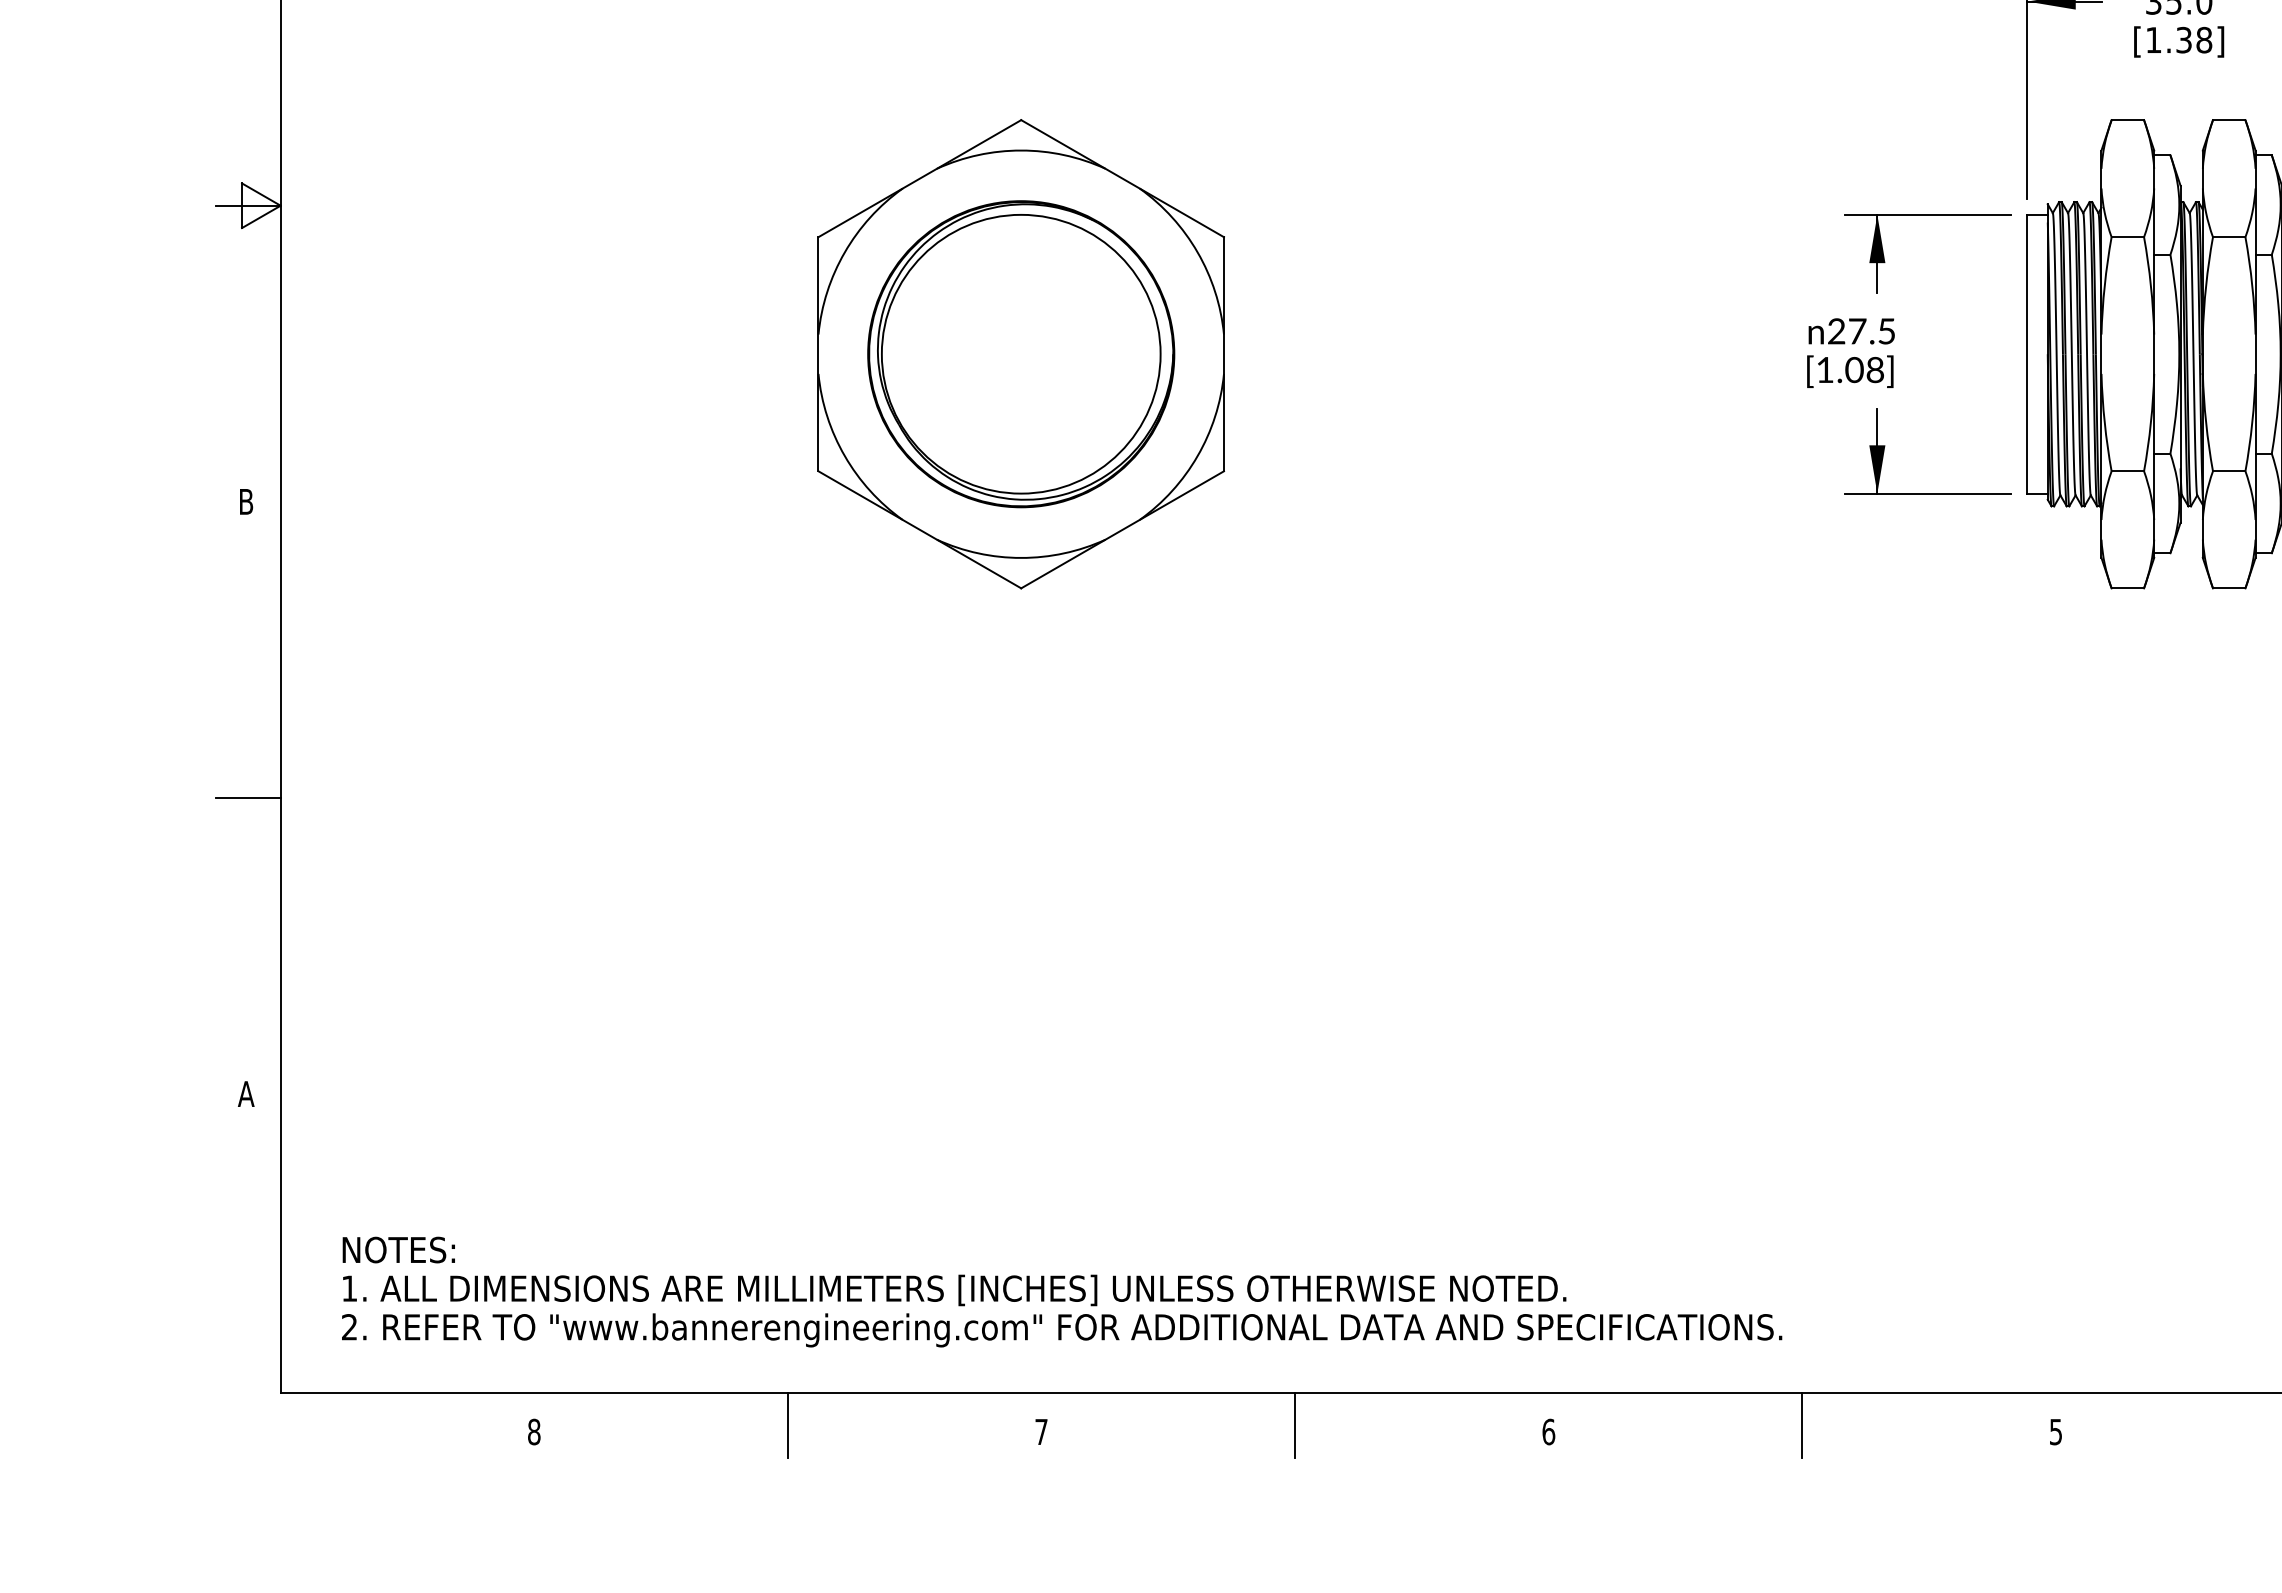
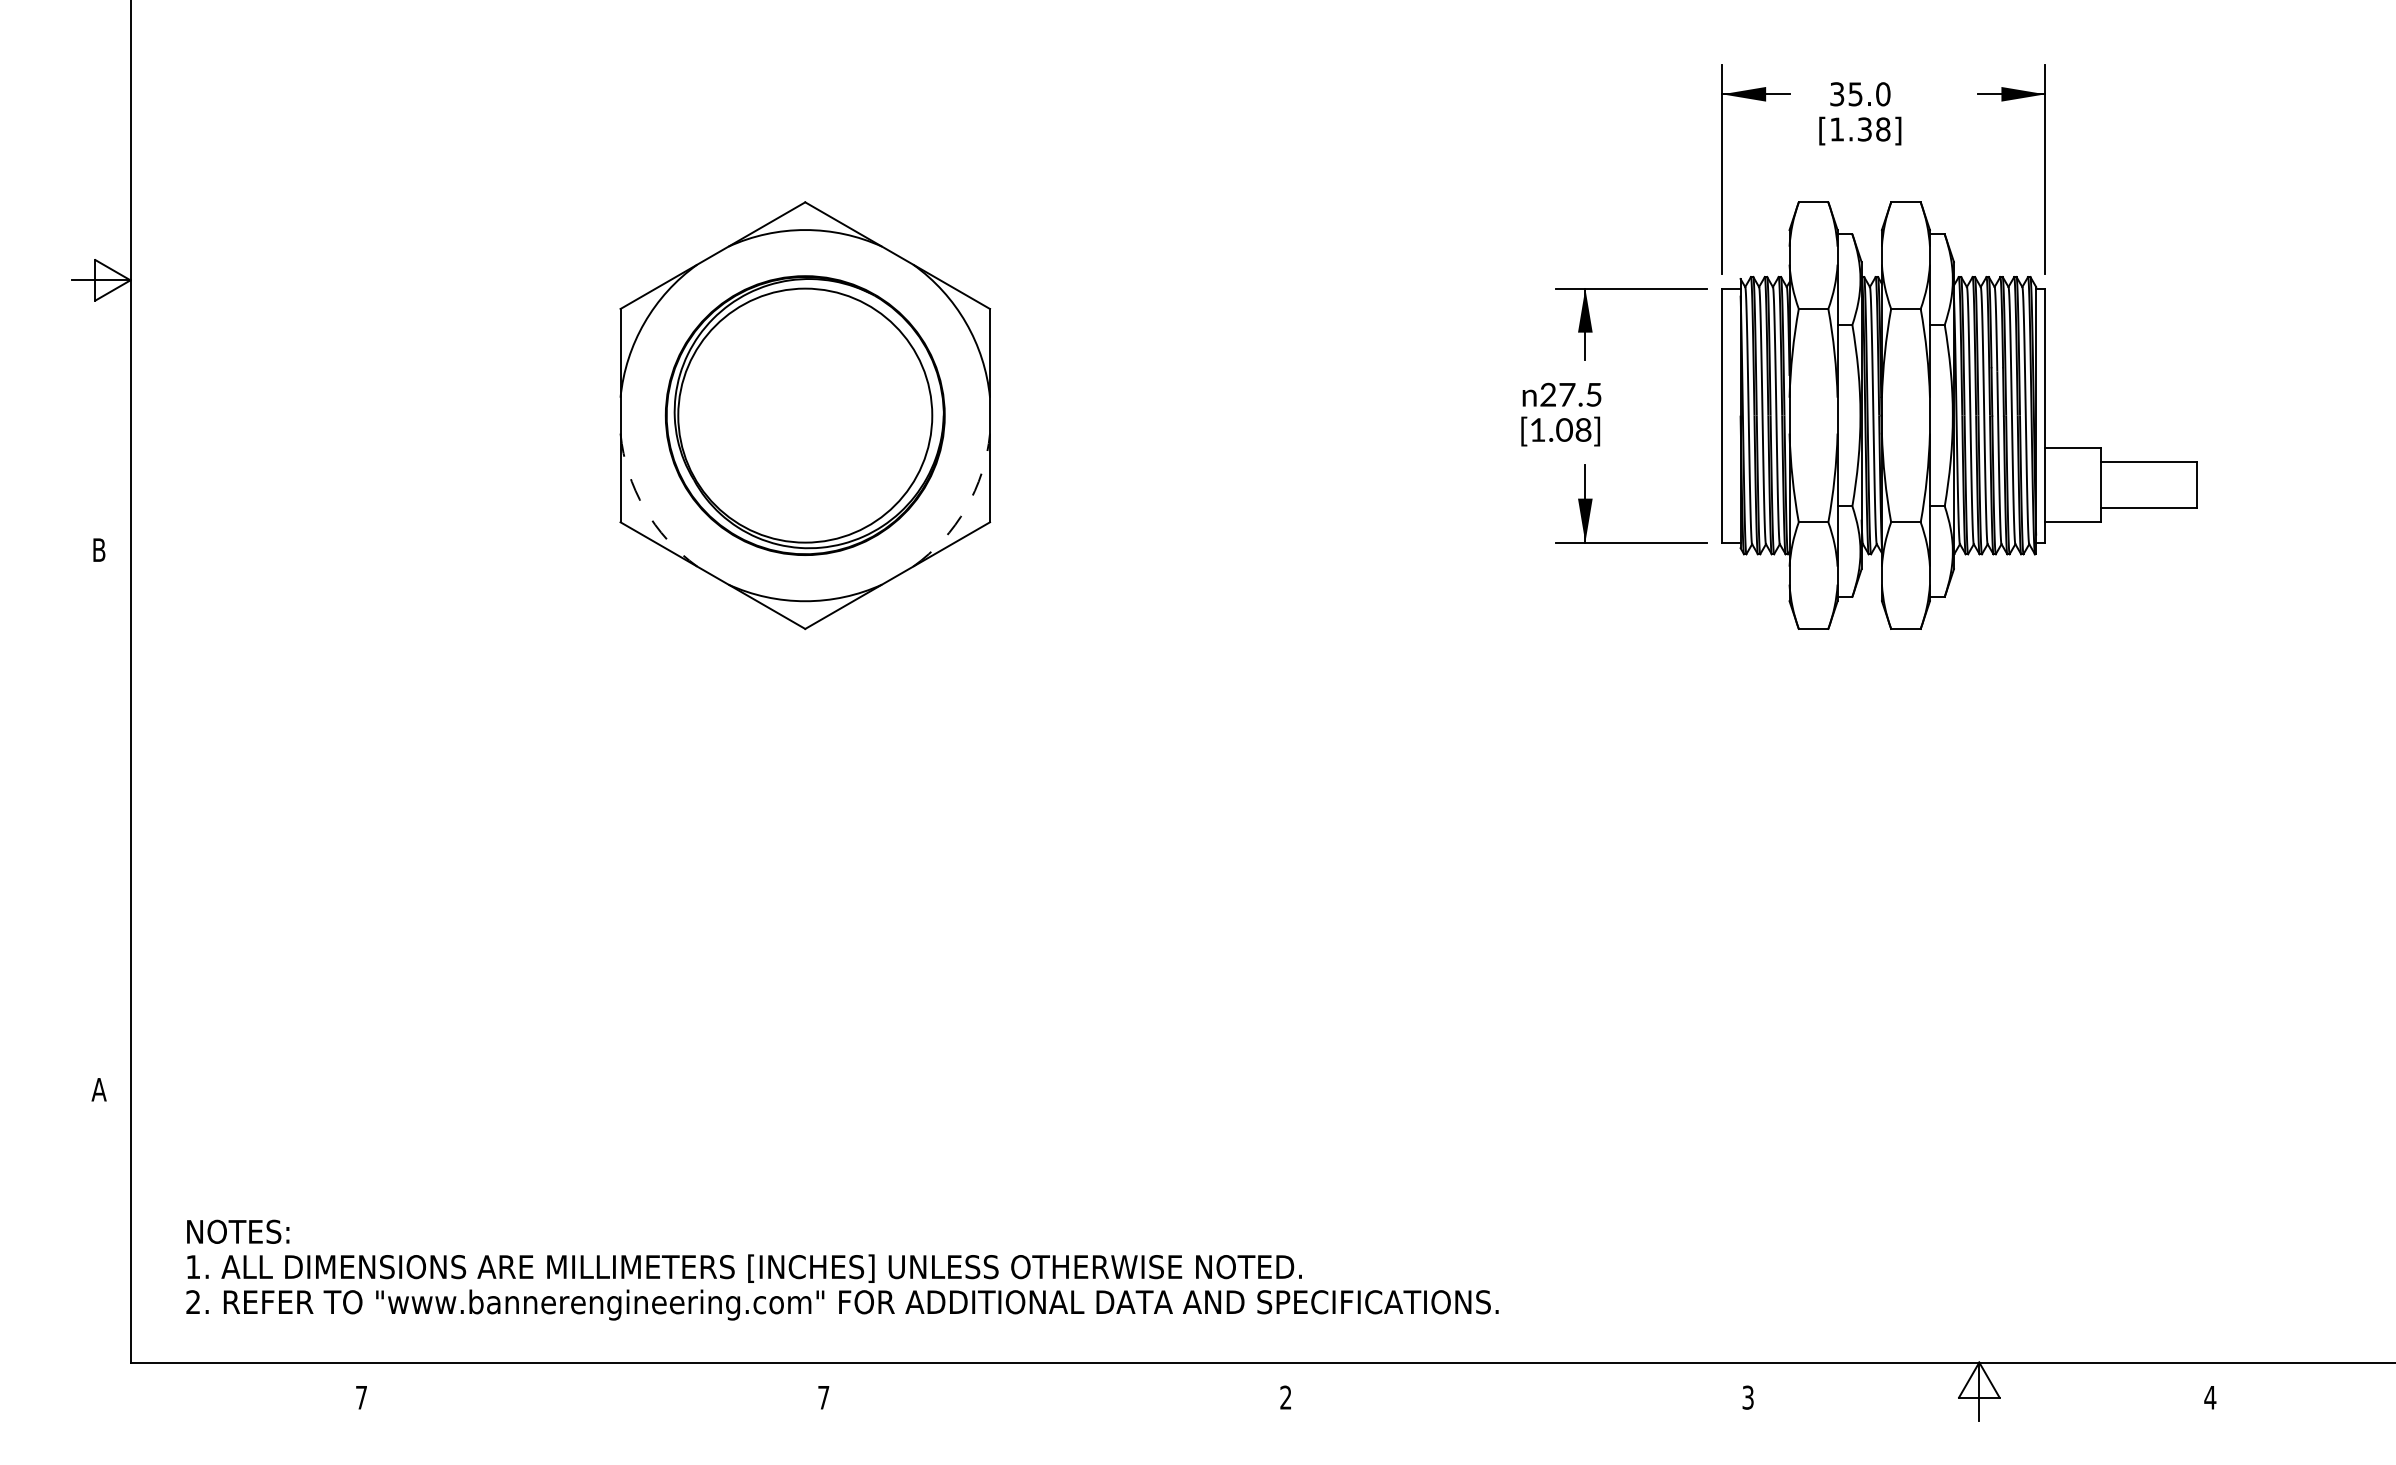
arc: (844, 456) -> (644, 508), solid -> dashed
arc: (1198, 456) -> (966, 508), solid -> dashed
line: (247, 797) -> (100, 819), removed
line: (787, 1425) -> (592, 1391), removed
line: (1294, 1425) -> (1054, 1391), removed
line: (1802, 1425) -> (1517, 1391), removed
text: (2056, 1430) -> (1748, 1396), 5 -> 3
text: (534, 1431) -> (361, 1397), 8 -> 7
text: (1548, 1431) -> (1285, 1397), 6 -> 2

